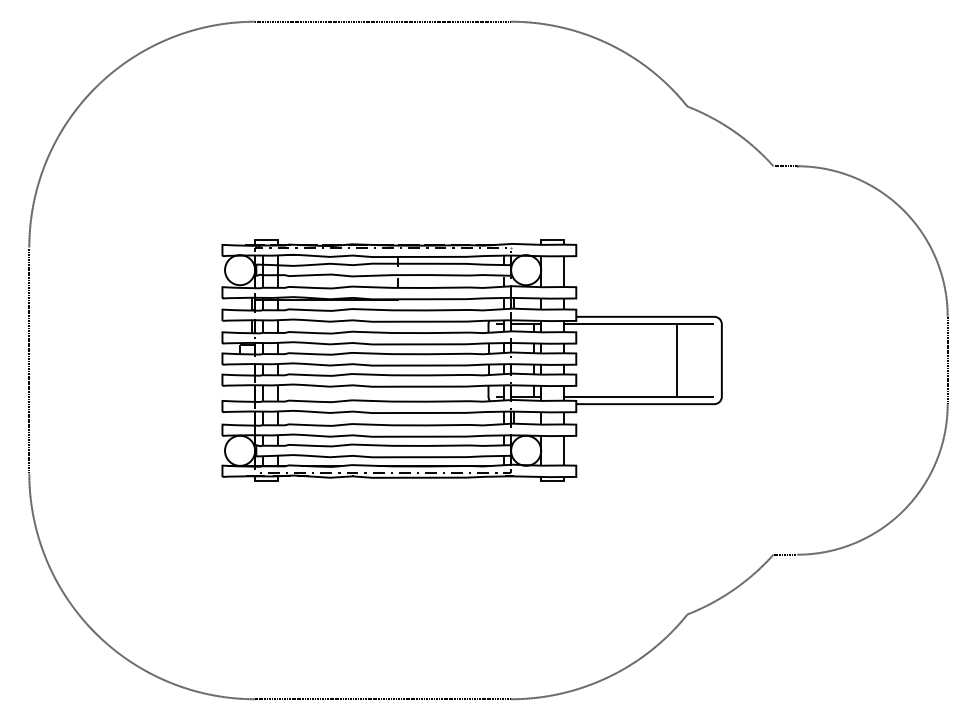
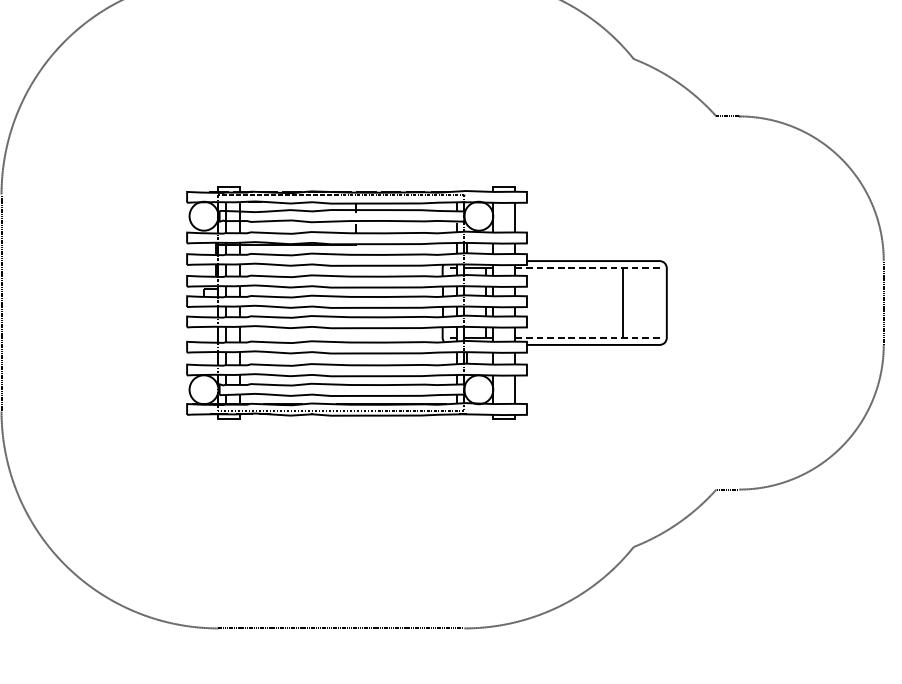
line: (638, 324) -> (586, 268), solid -> dashed
line: (638, 396) -> (586, 337), solid -> dashed

